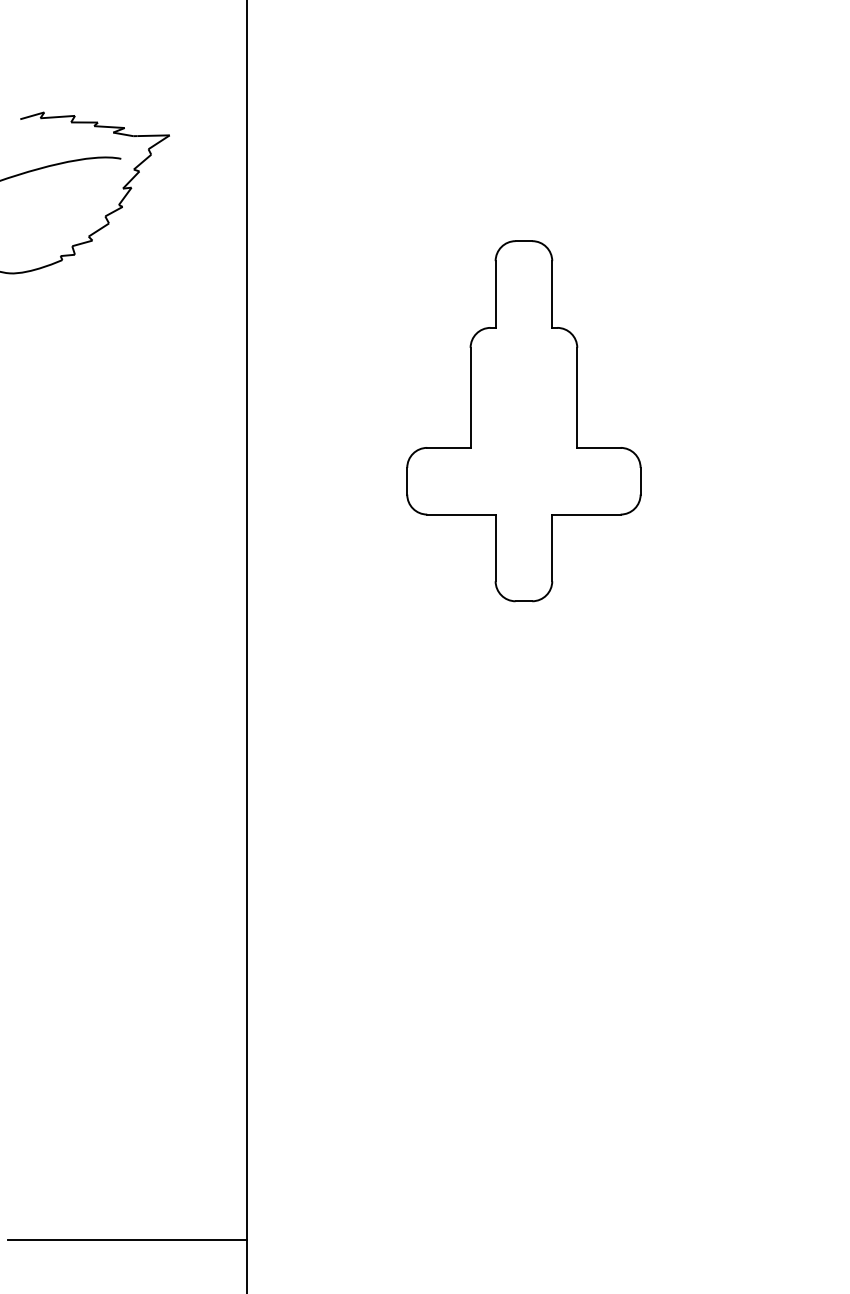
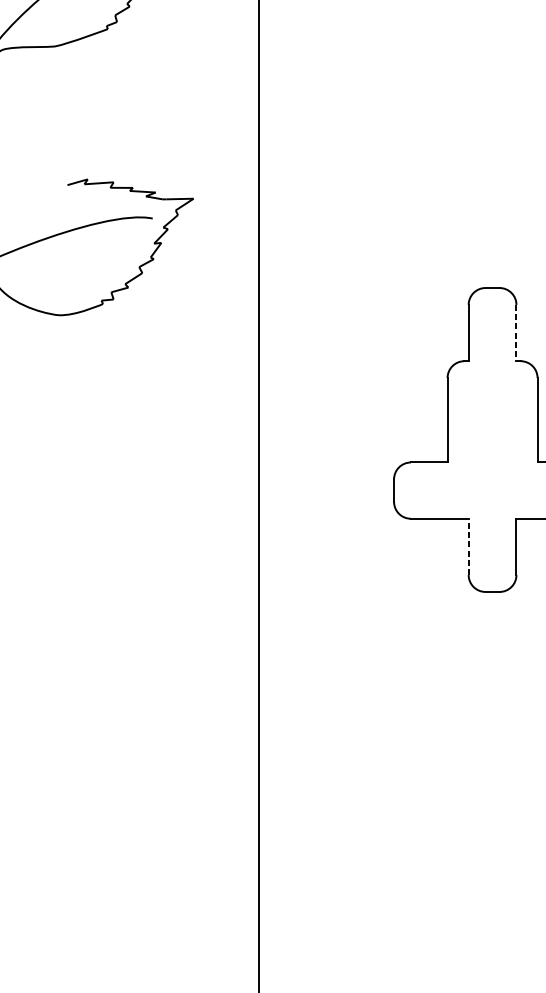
line: (552, 295) -> (516, 333), solid -> dashed
line: (495, 547) -> (468, 546), solid -> dashed

